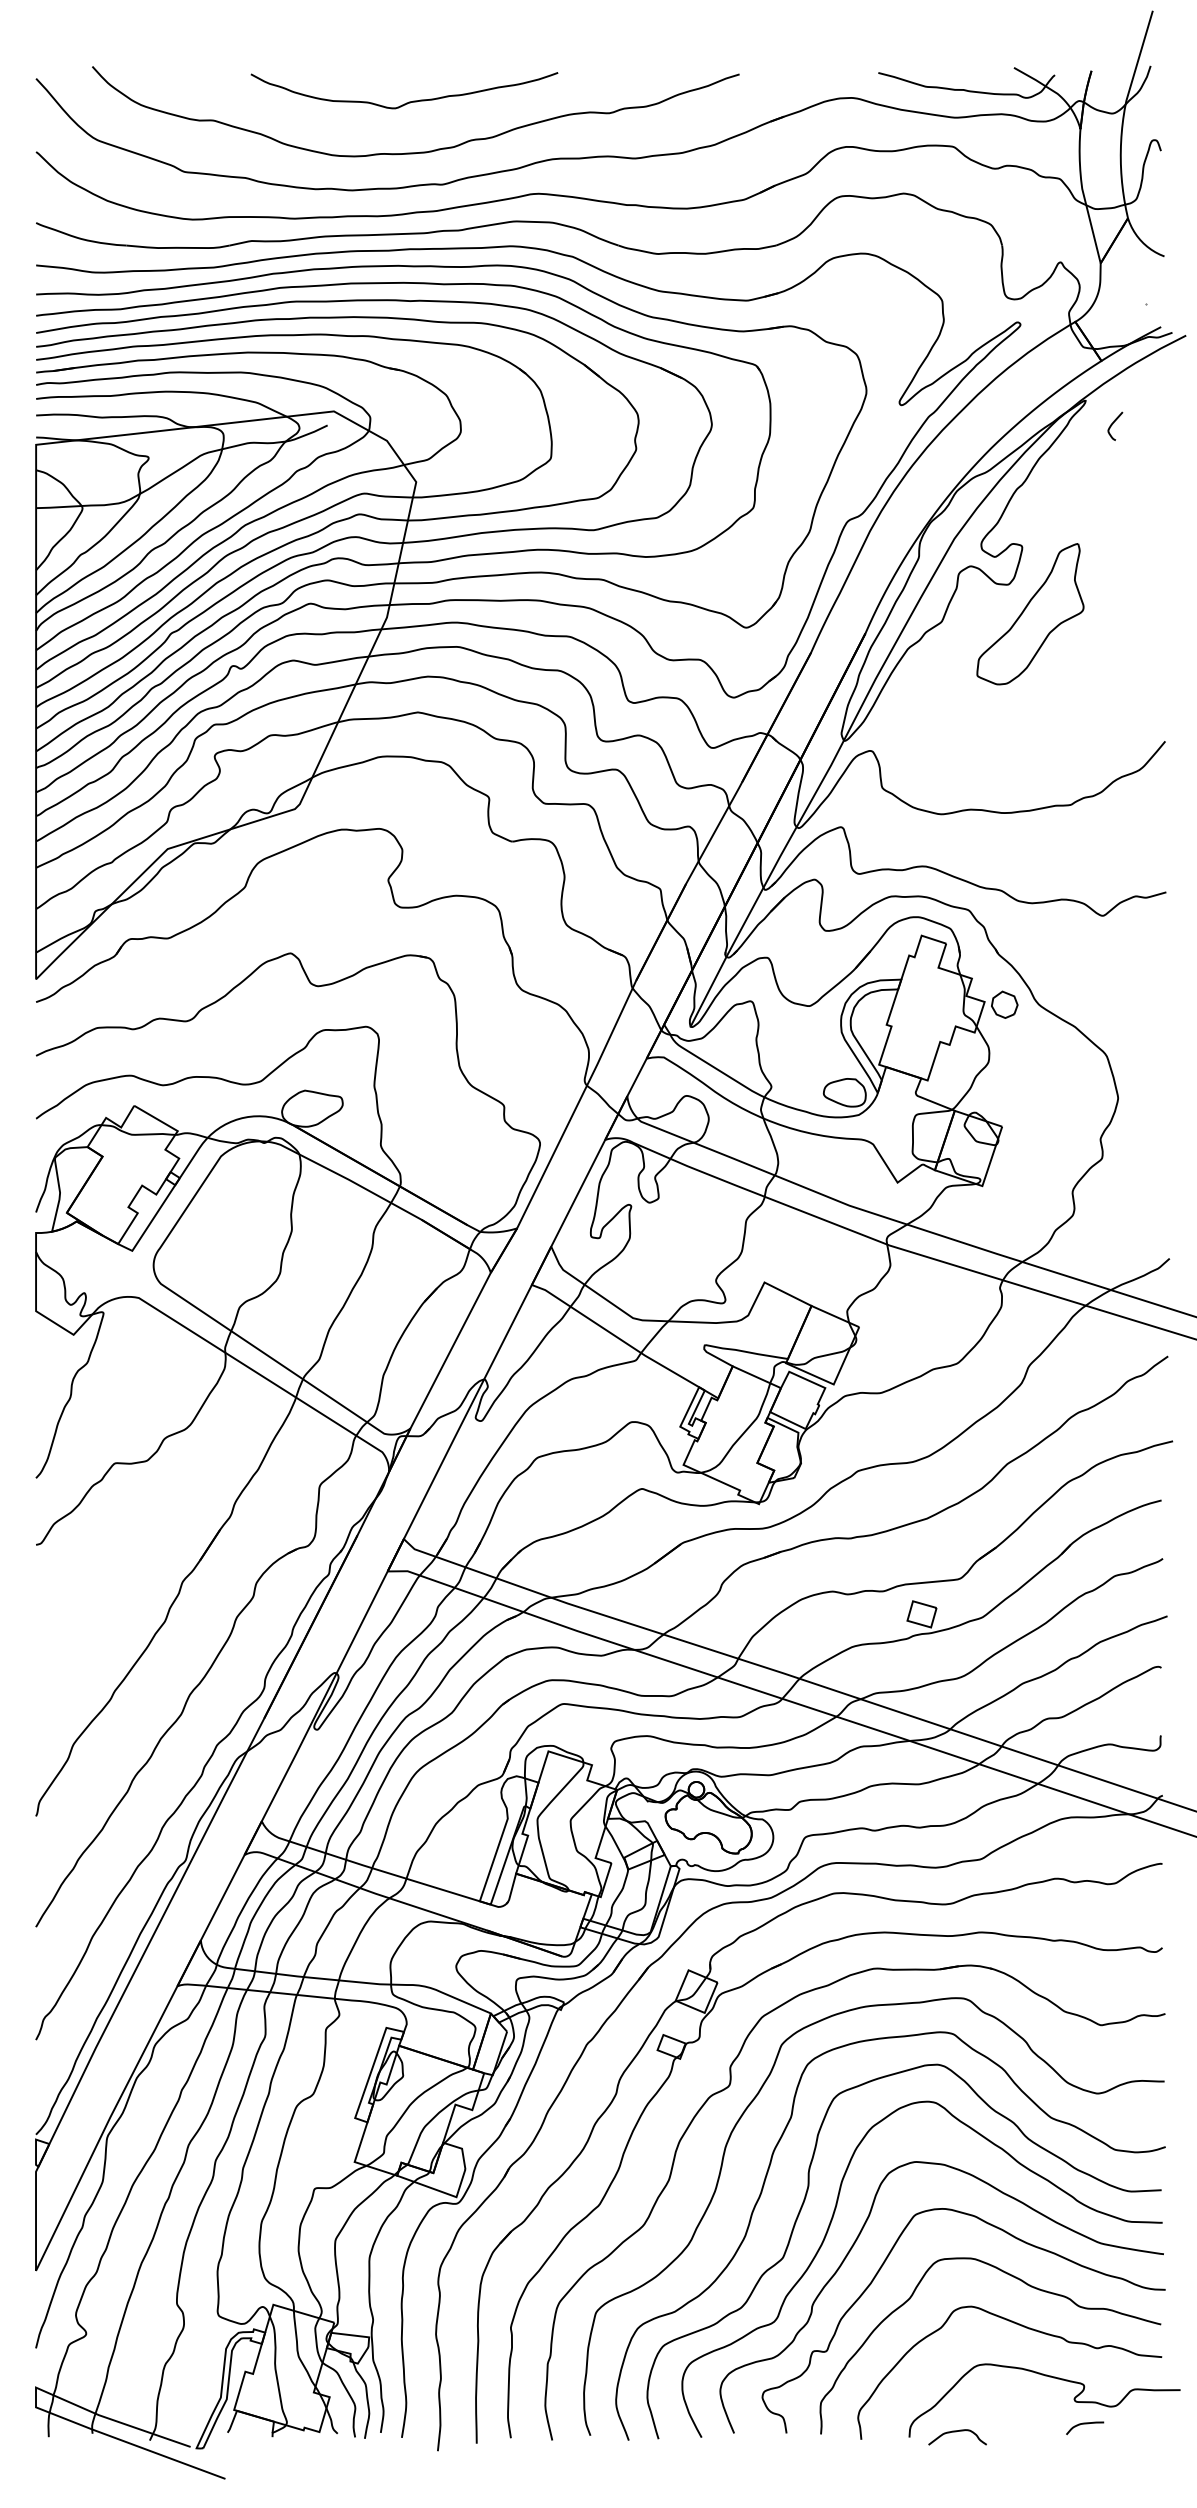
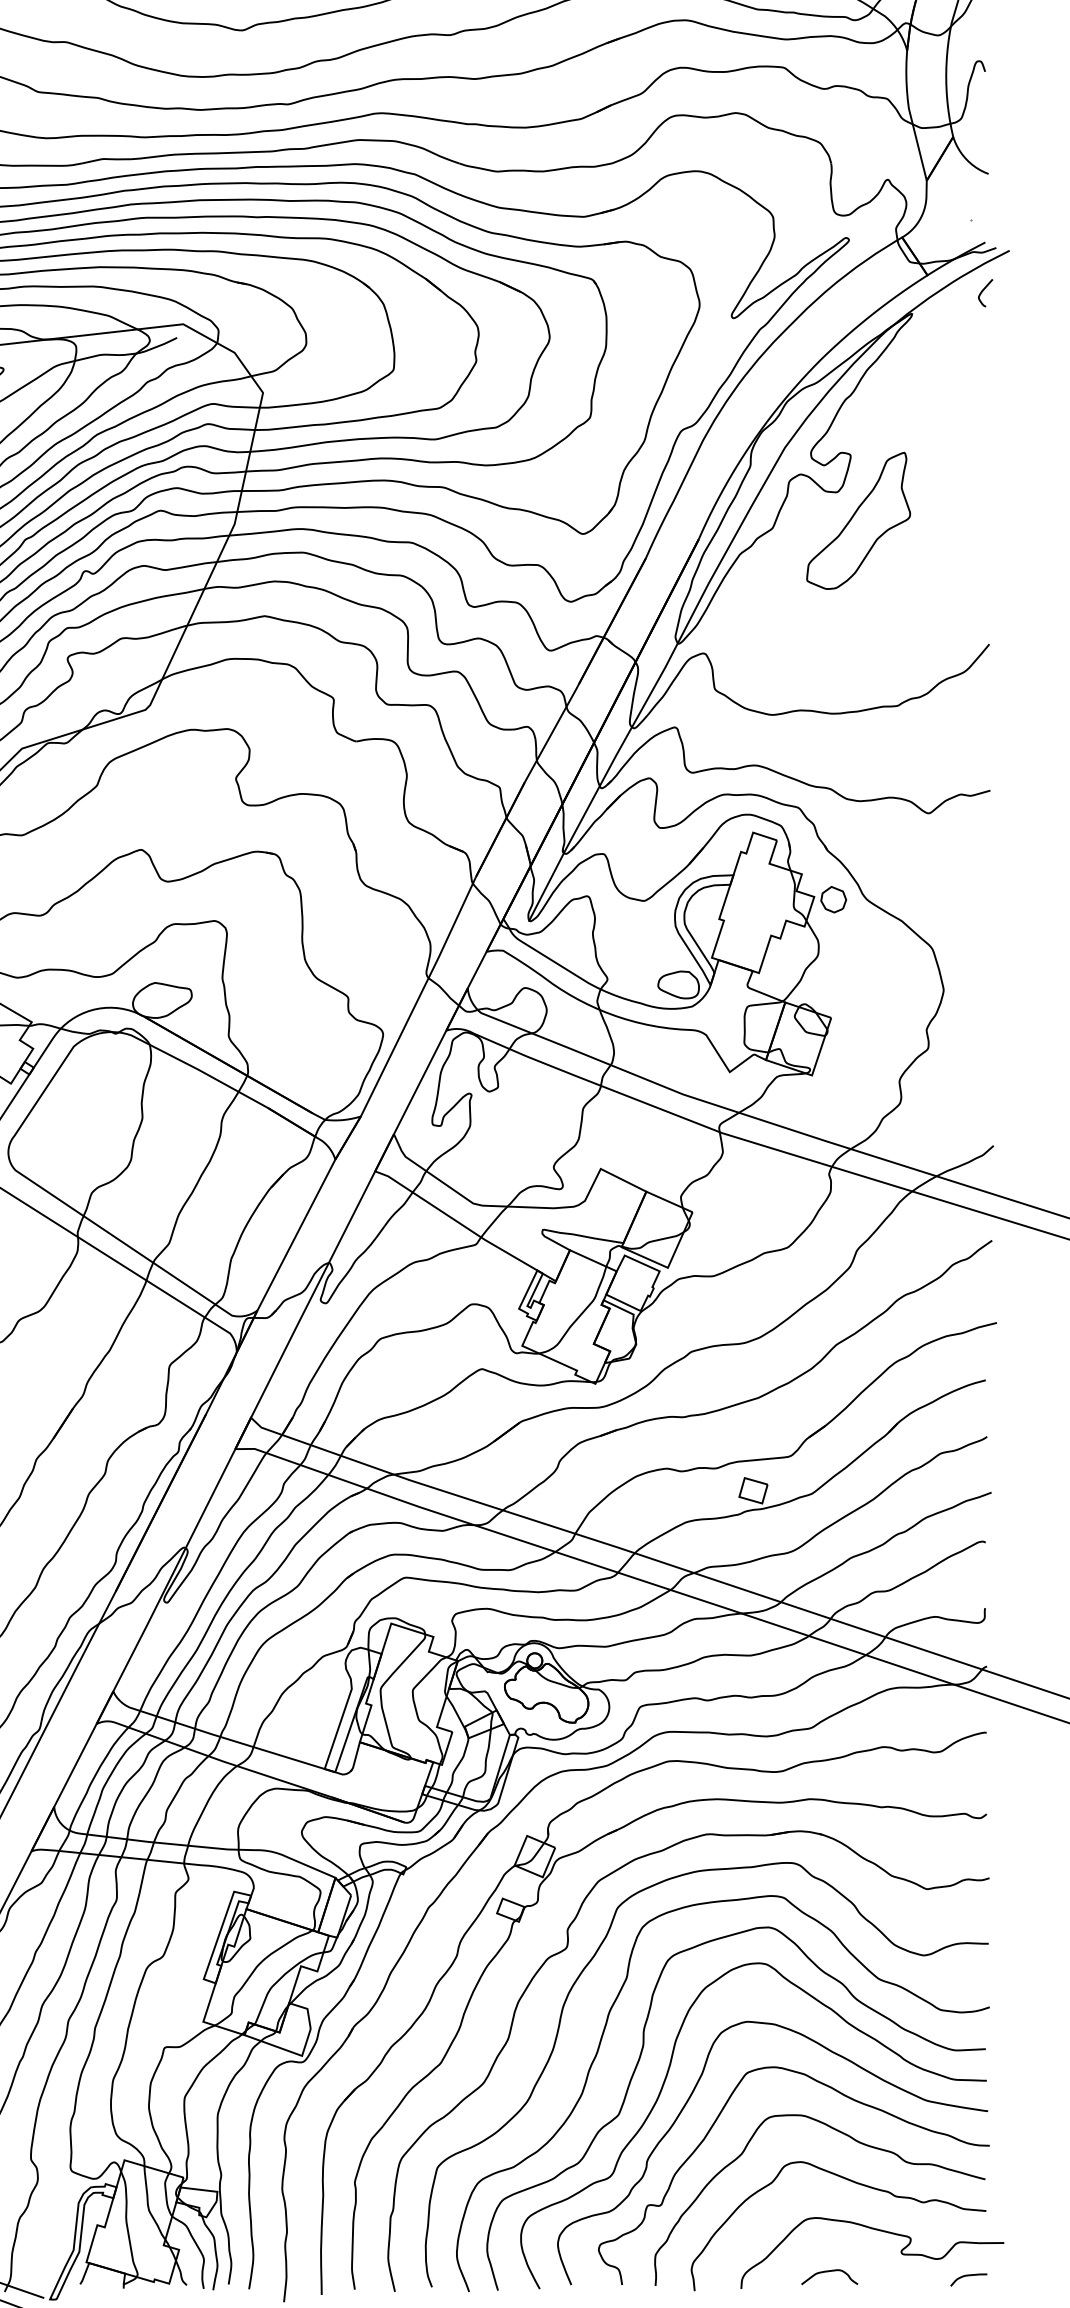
curve: (1113, 423) -> (983, 290), moved
curve: (1085, 2424) -> (969, 2276), moved
curve: (956, 2432) -> (828, 2272), moved

